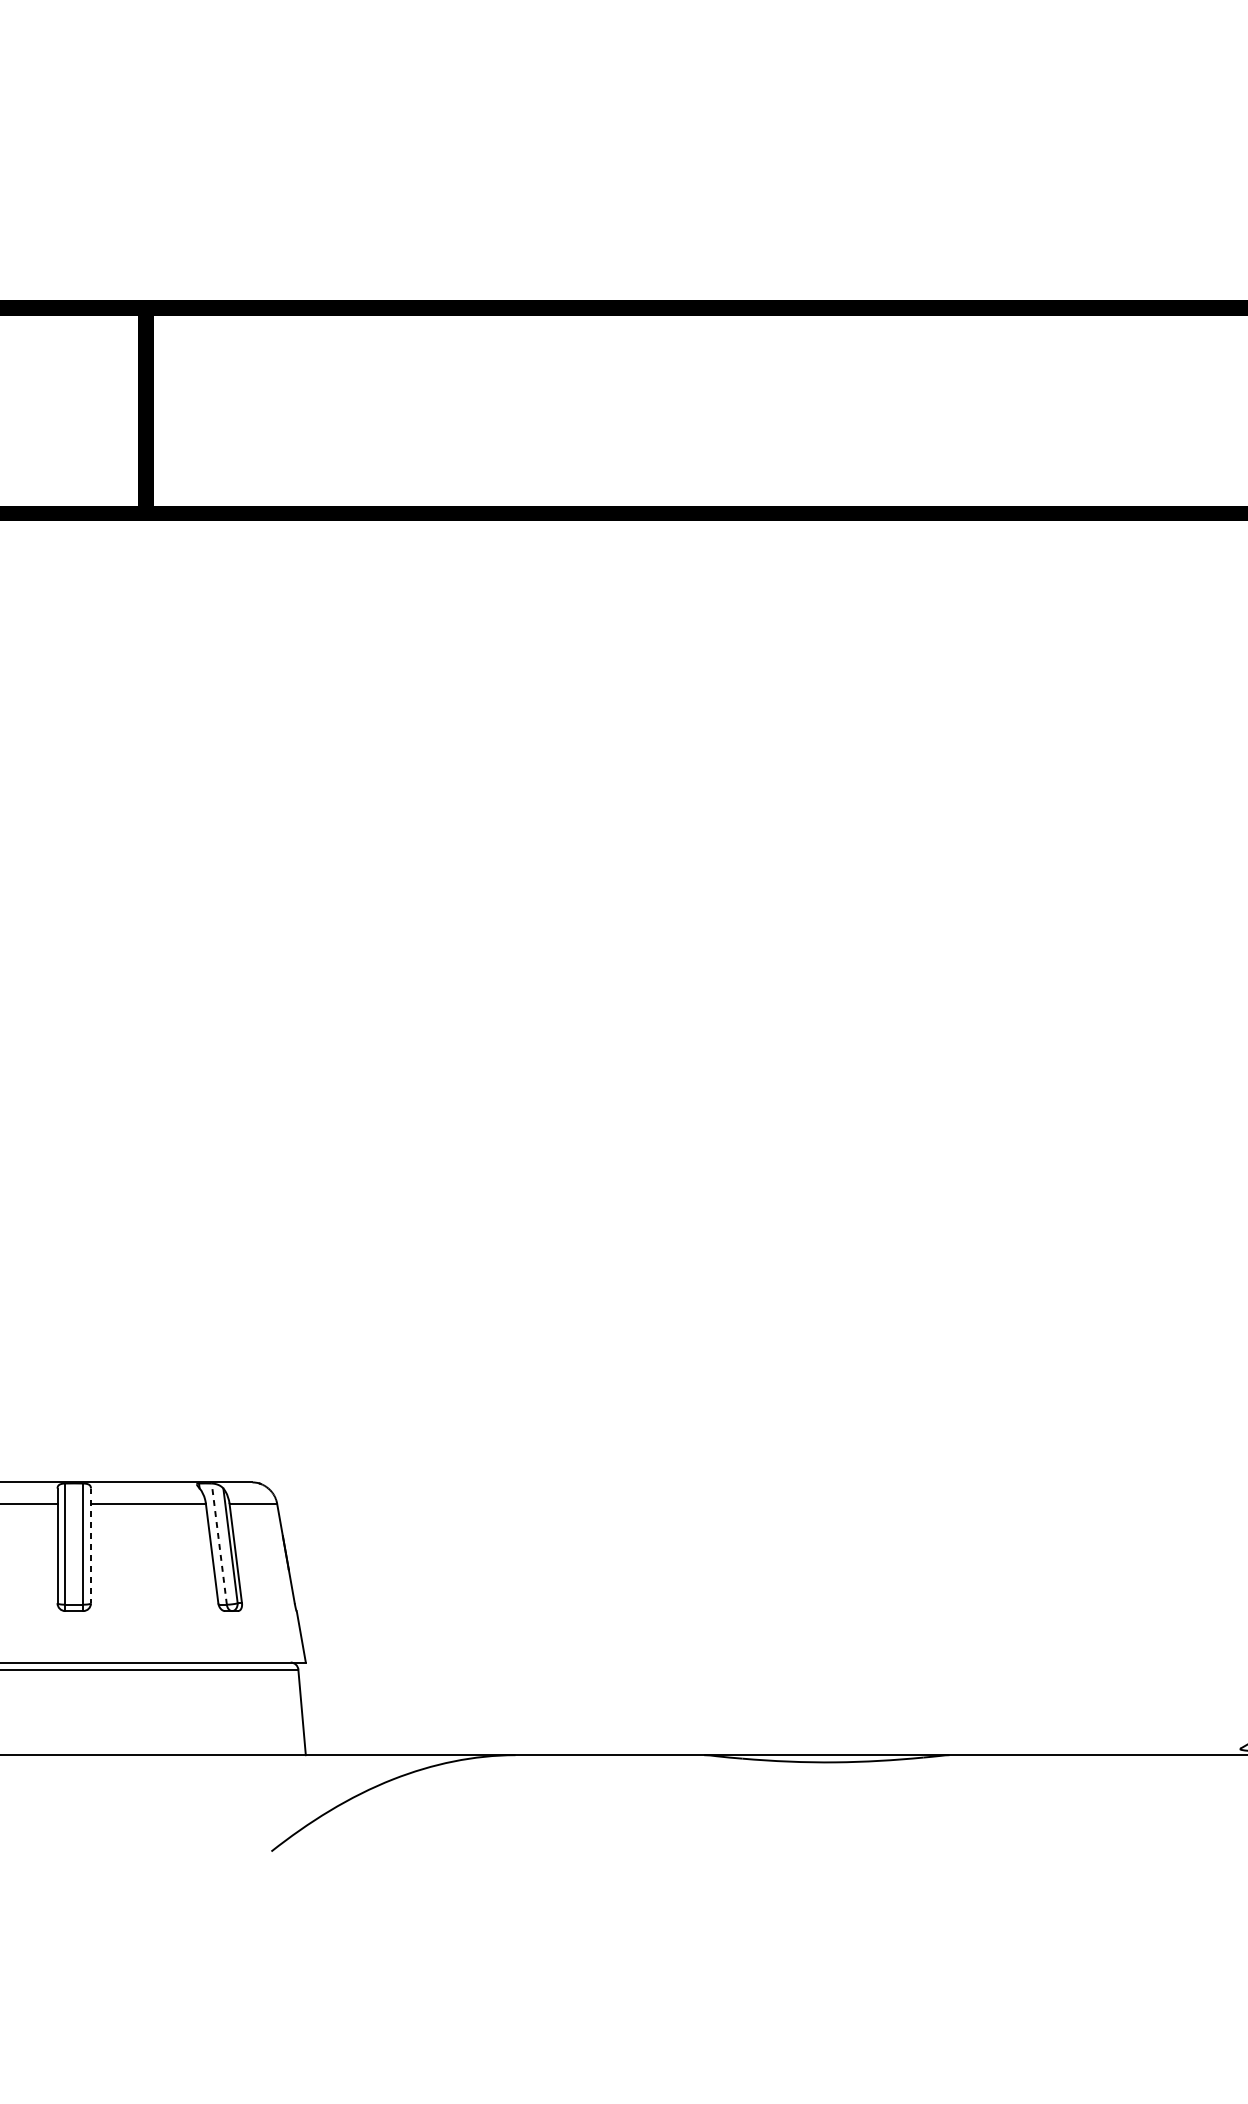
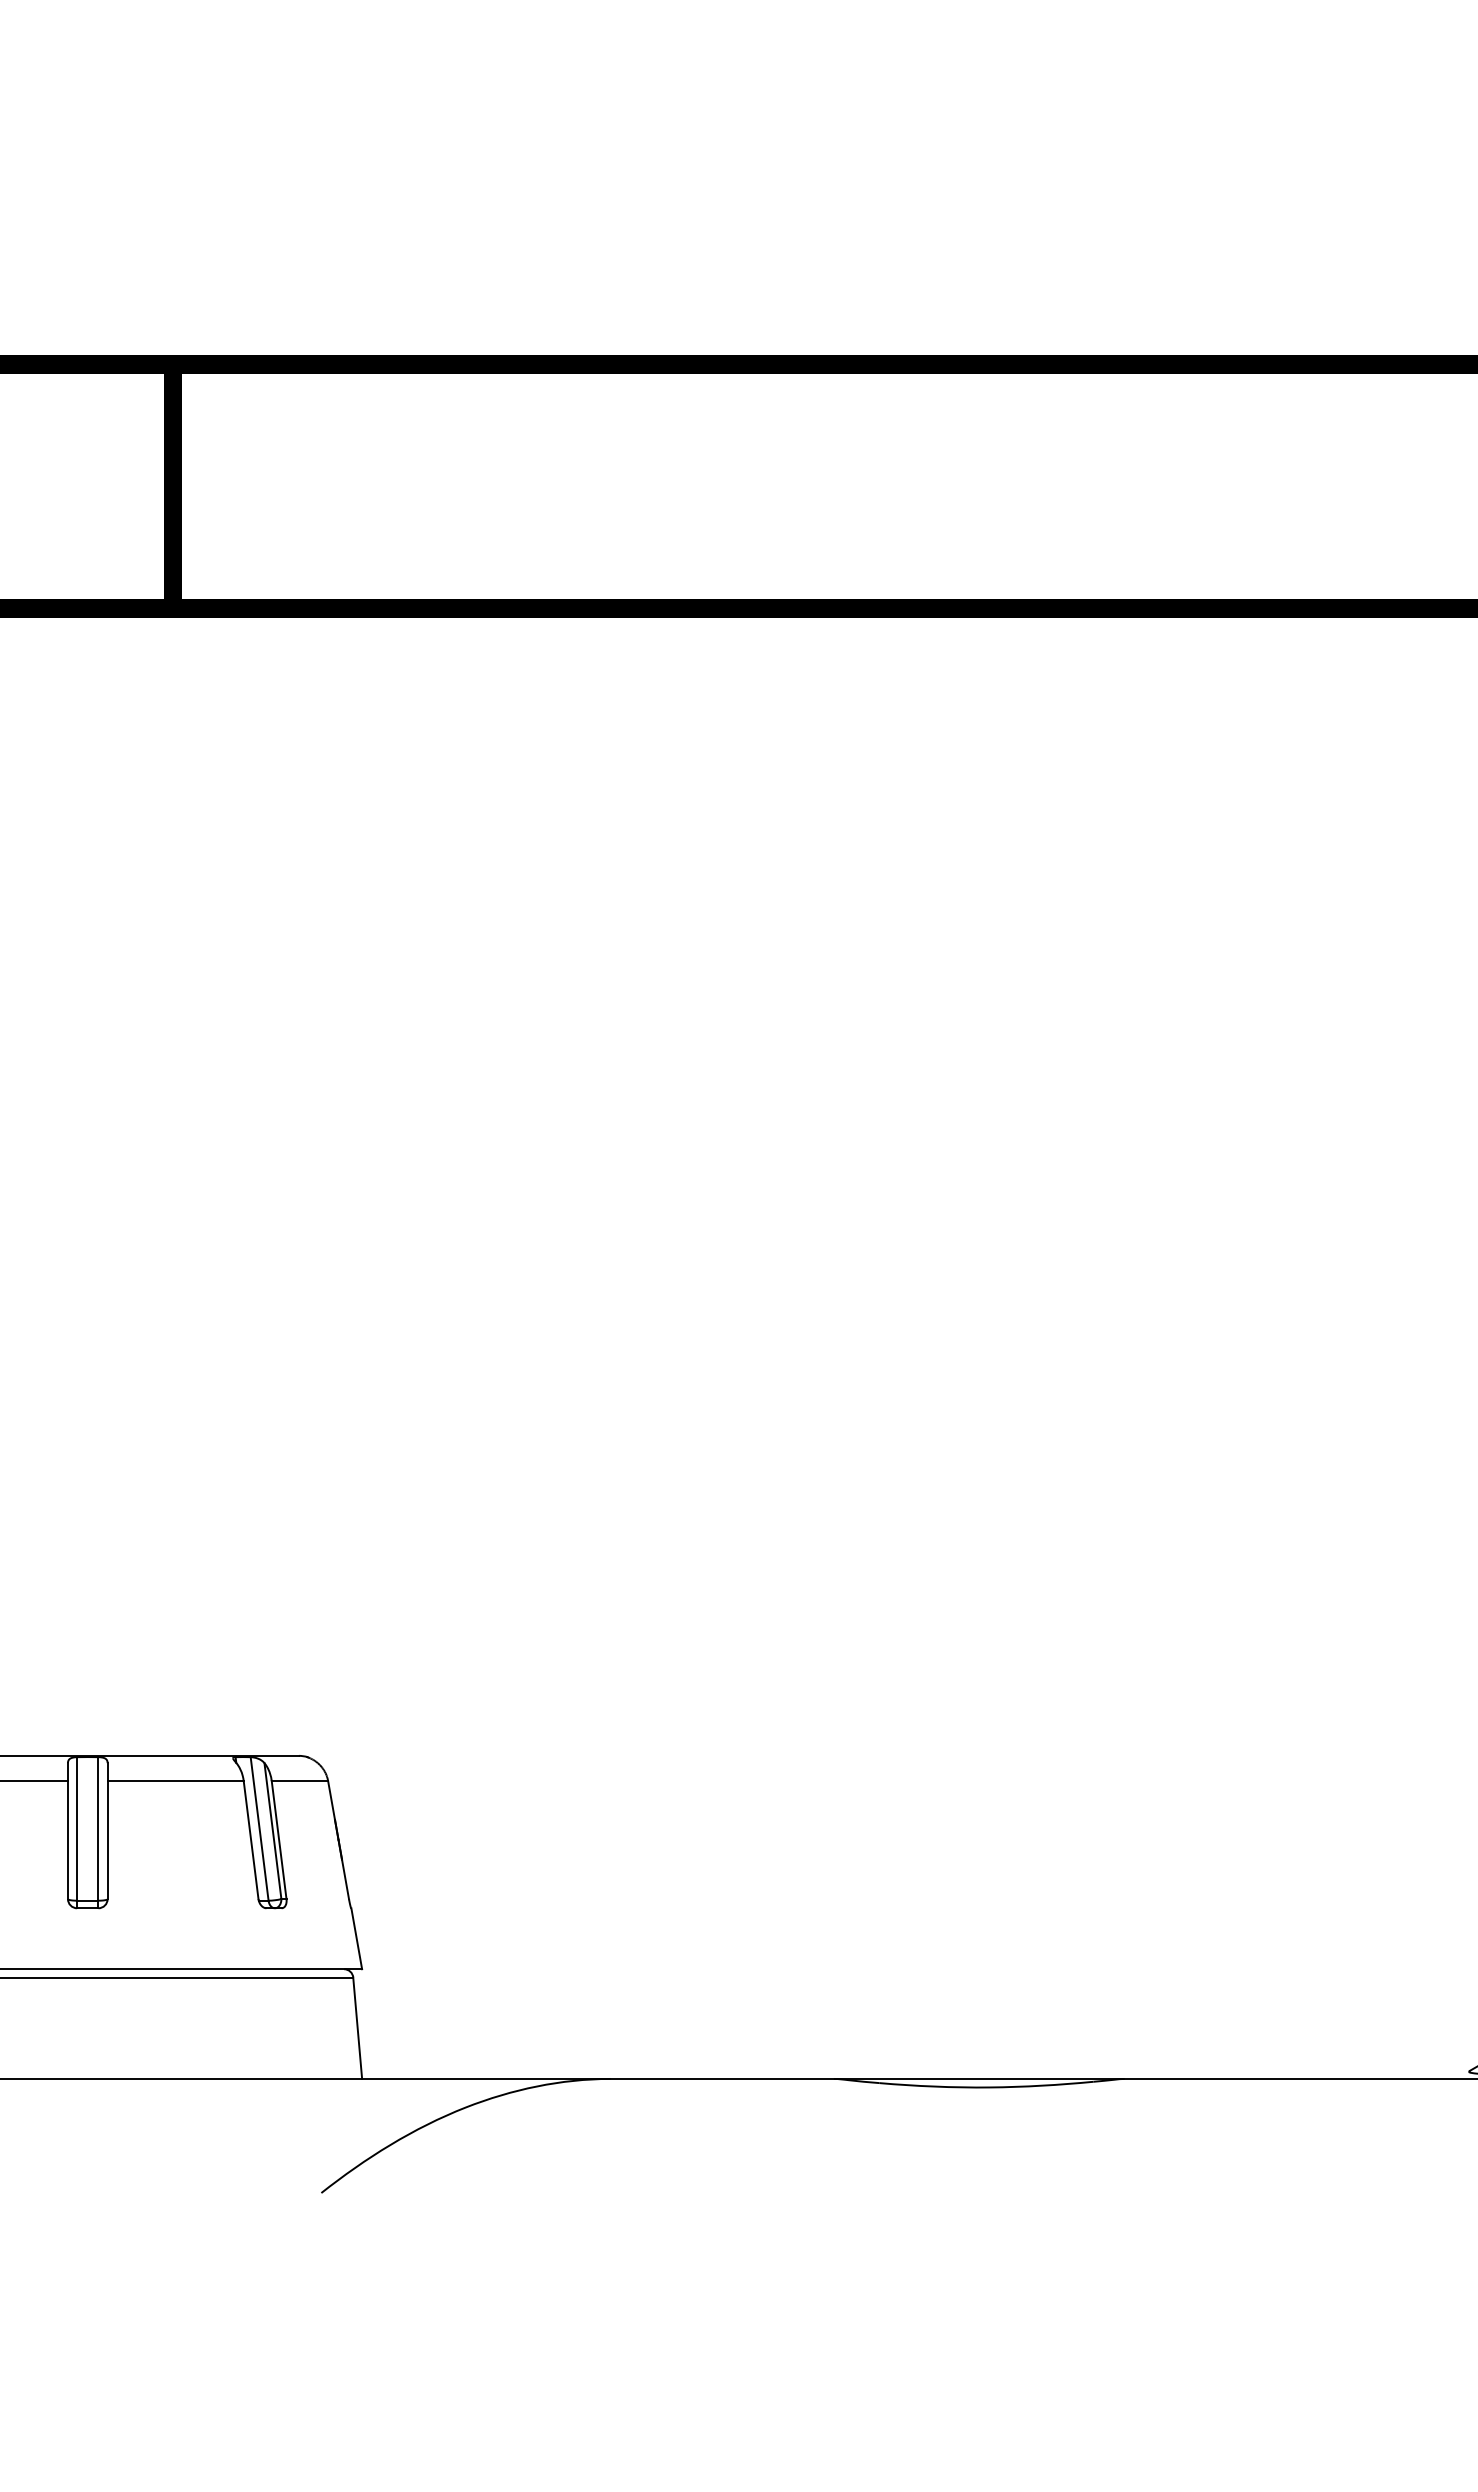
line: (219, 1543) -> (259, 1828), dashed -> solid
line: (90, 1546) -> (107, 1831), dashed -> solid

